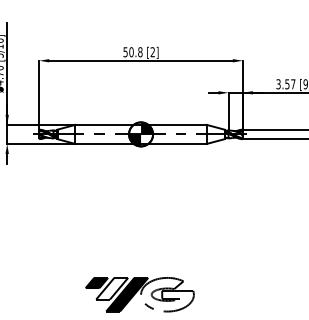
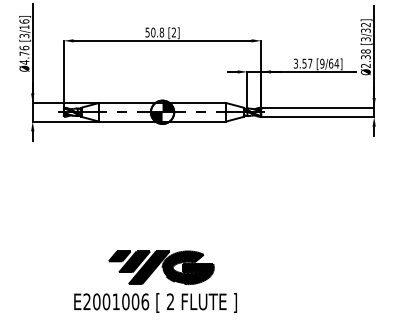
fill: (112, 288) -> (134, 261), added
fill: (166, 294) -> (187, 267), added

